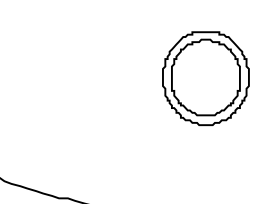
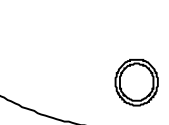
part: (205, 78) -> (136, 82), moved

